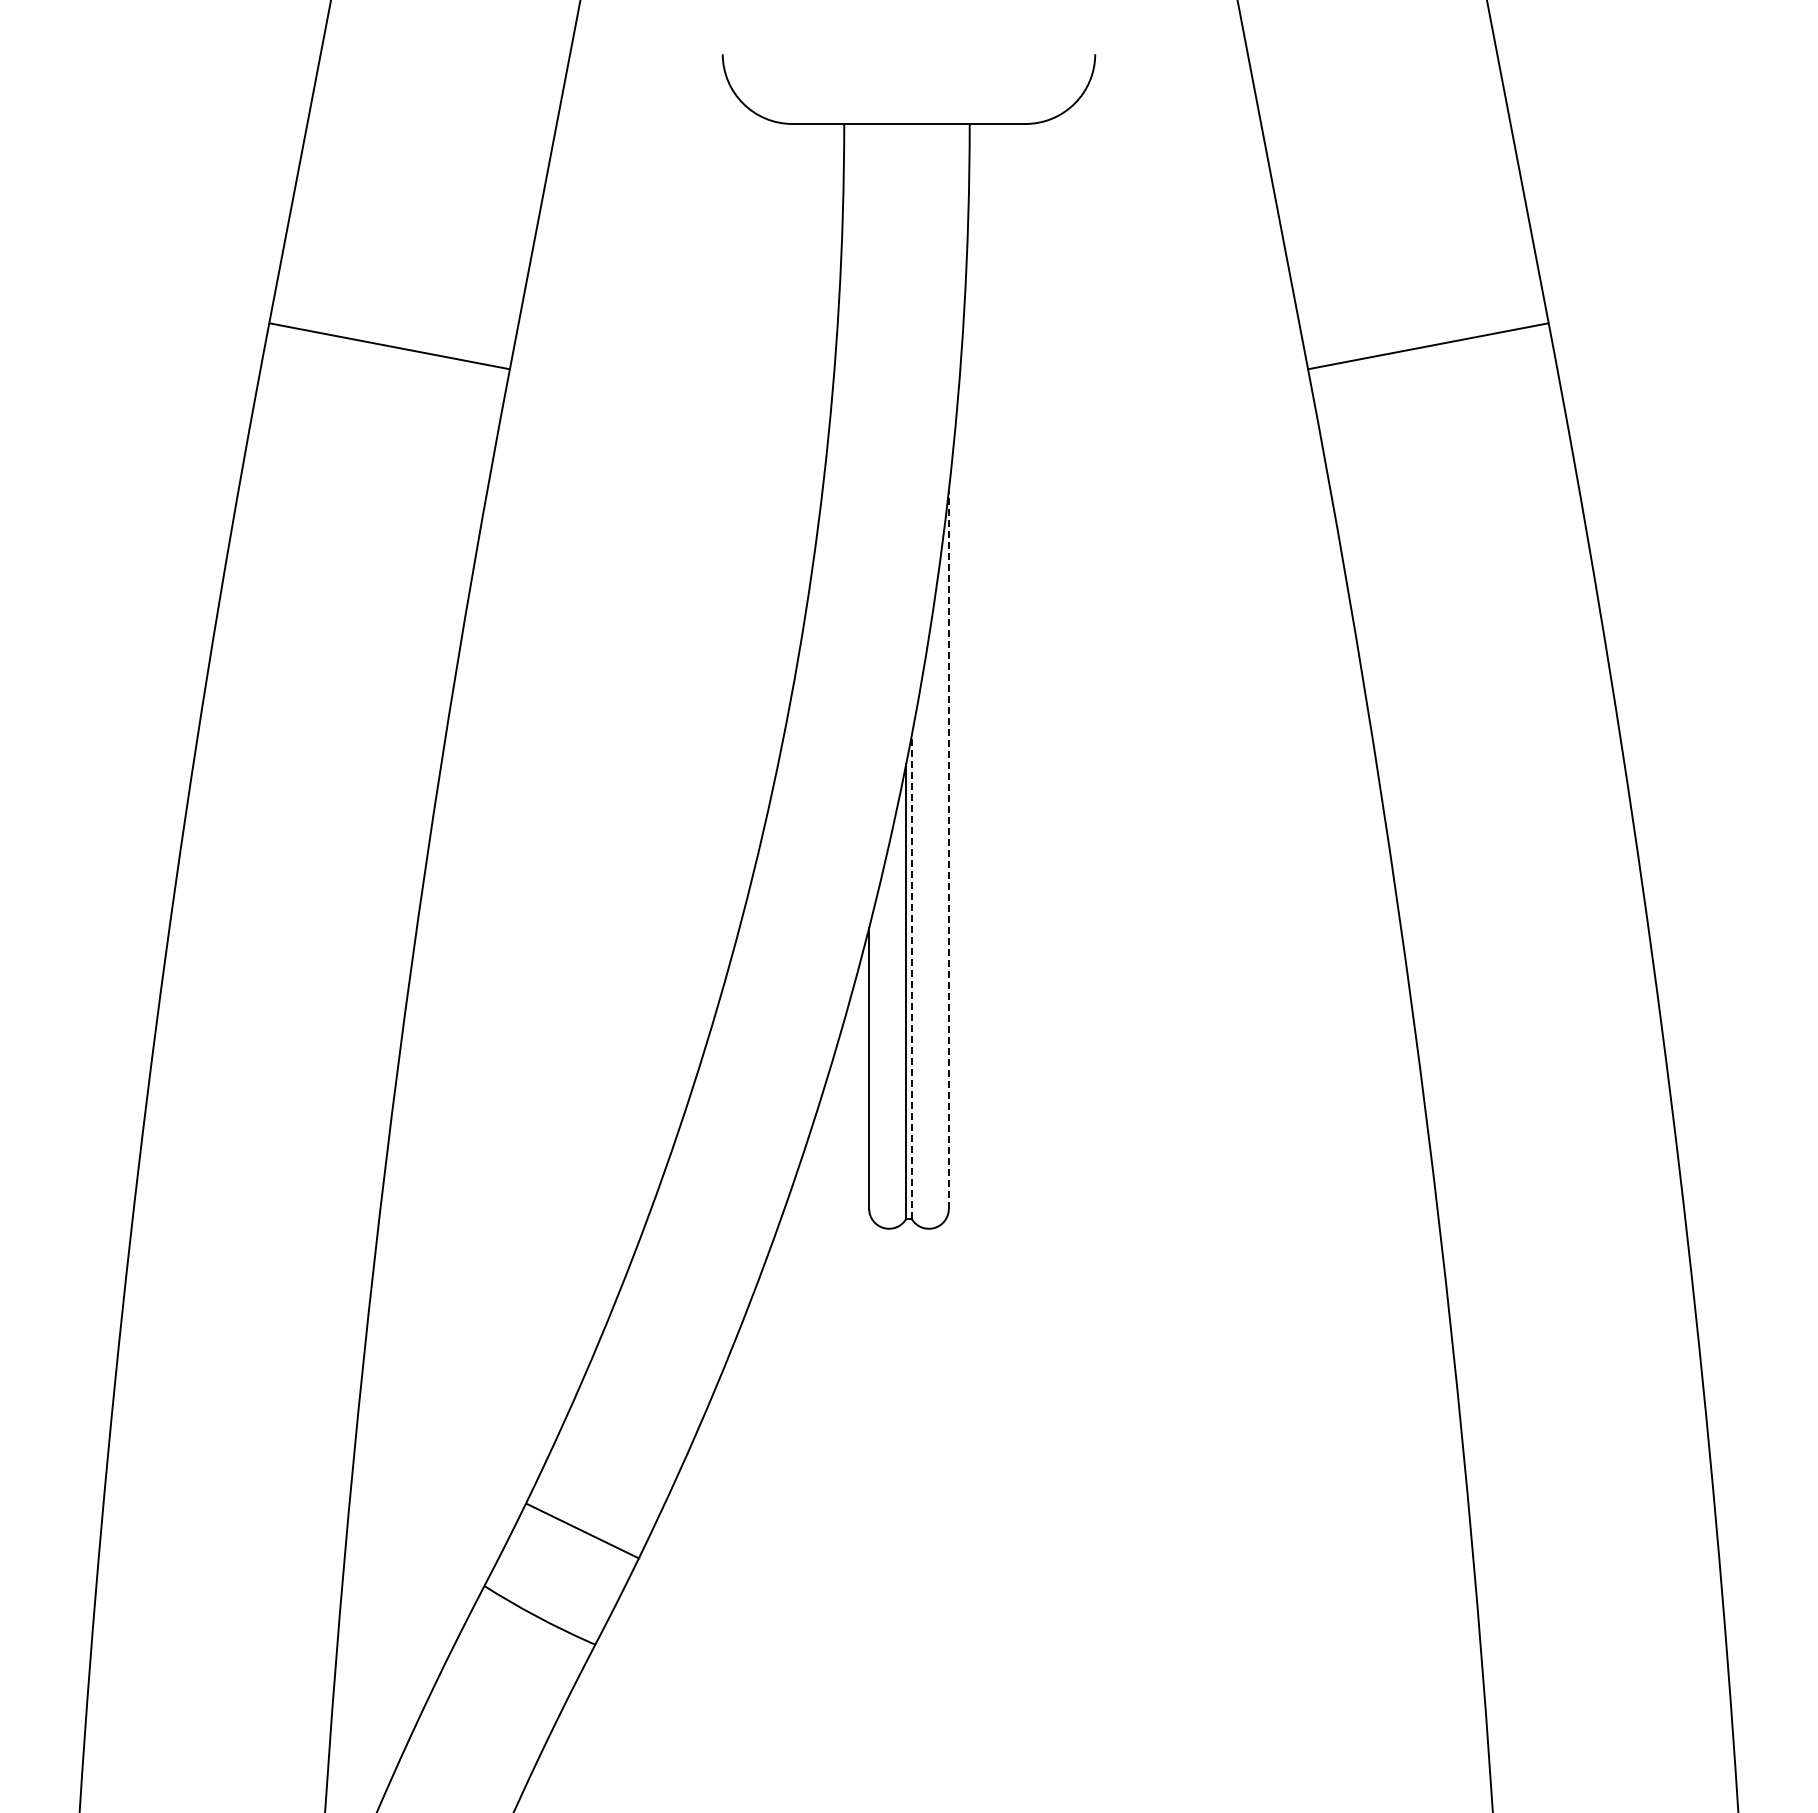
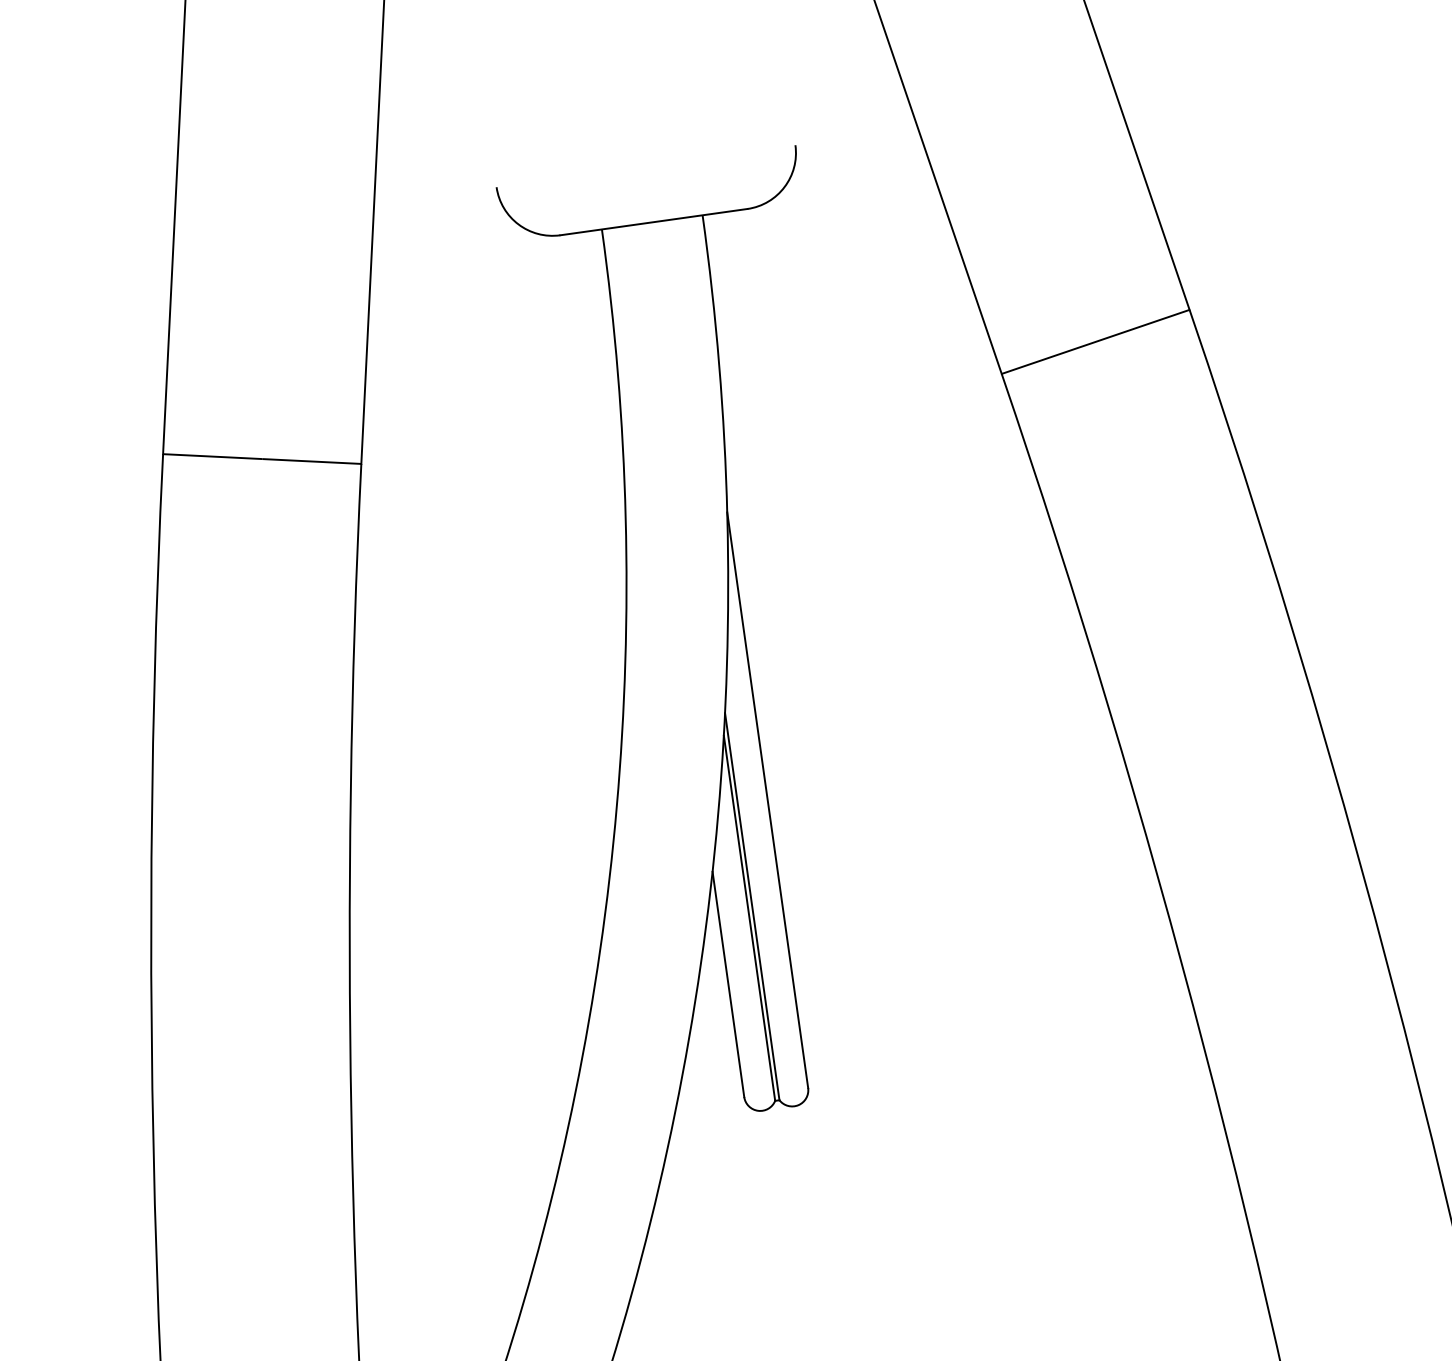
line: (948, 850) -> (767, 800), dashed -> solid
line: (911, 977) -> (752, 906), dashed -> solid

